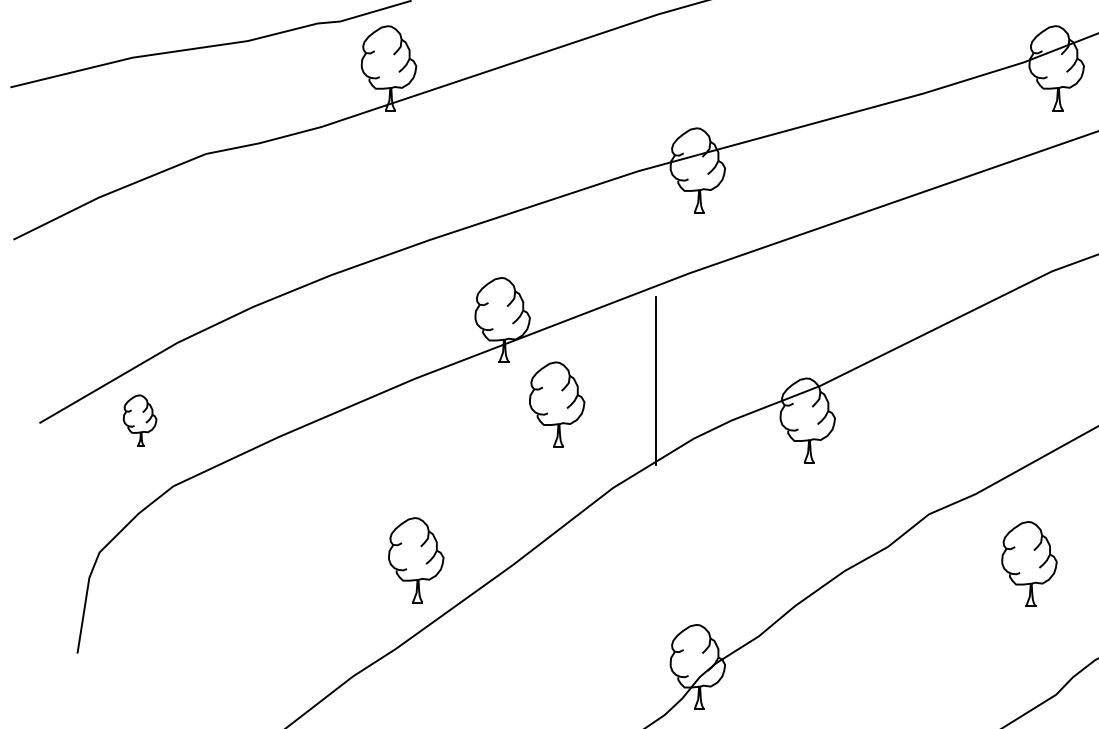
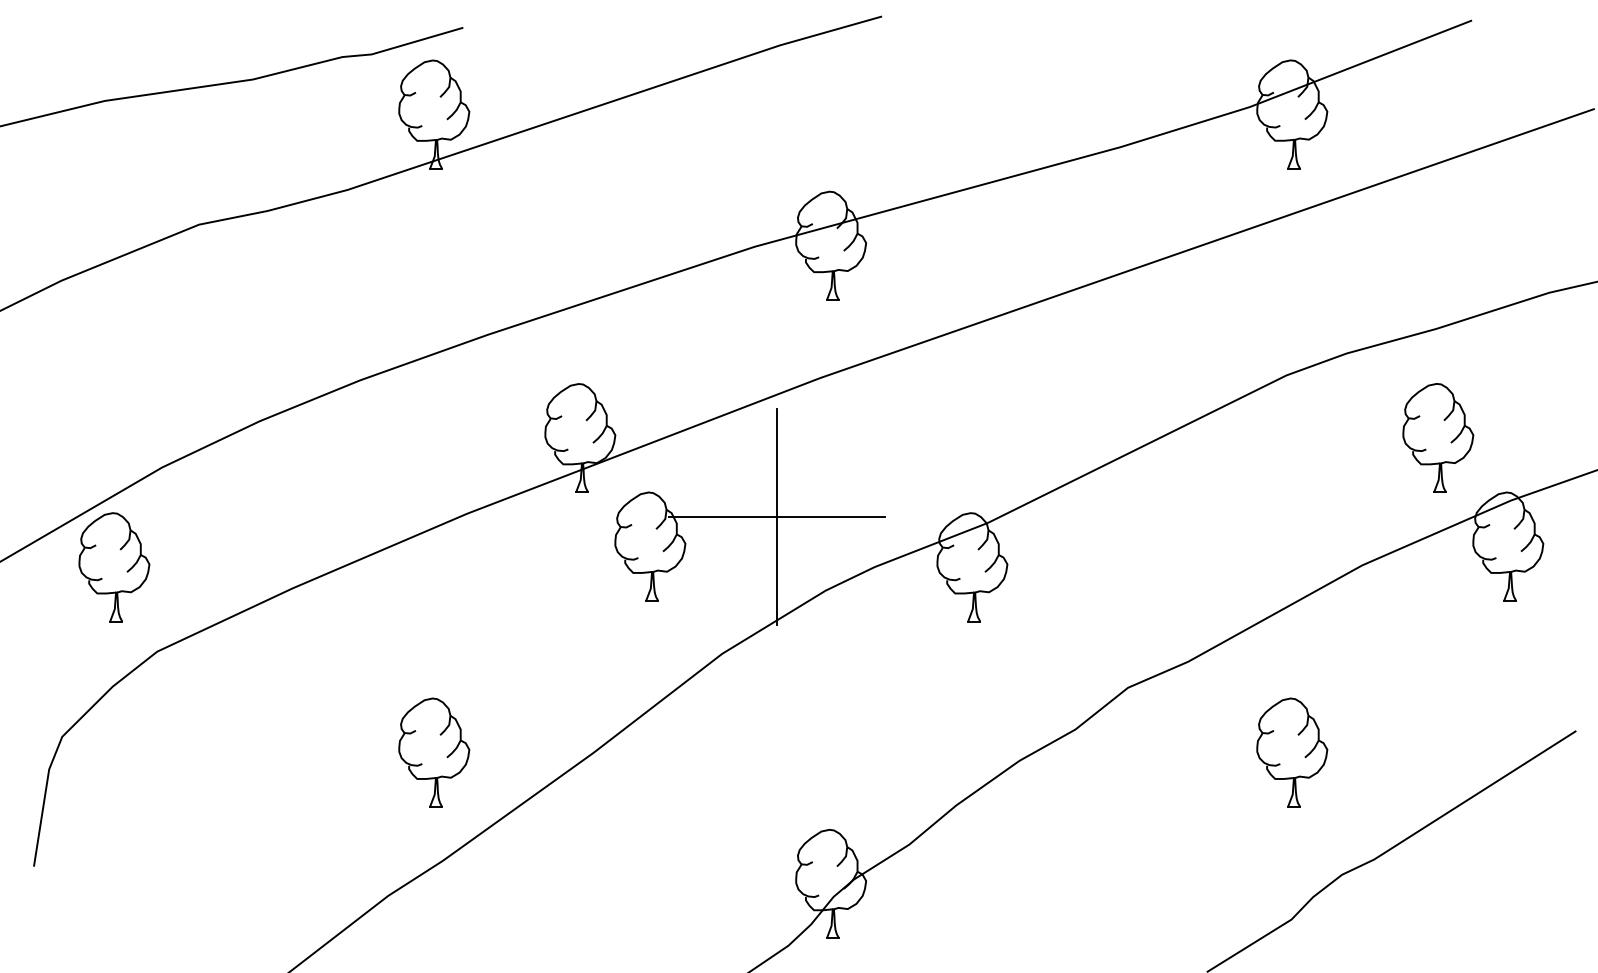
line: (655, 381) -> (776, 516), added
part: (140, 420) -> (114, 567), size x1.67
part: (416, 560) -> (434, 752), moved
part: (1029, 563) -> (1292, 752), moved

